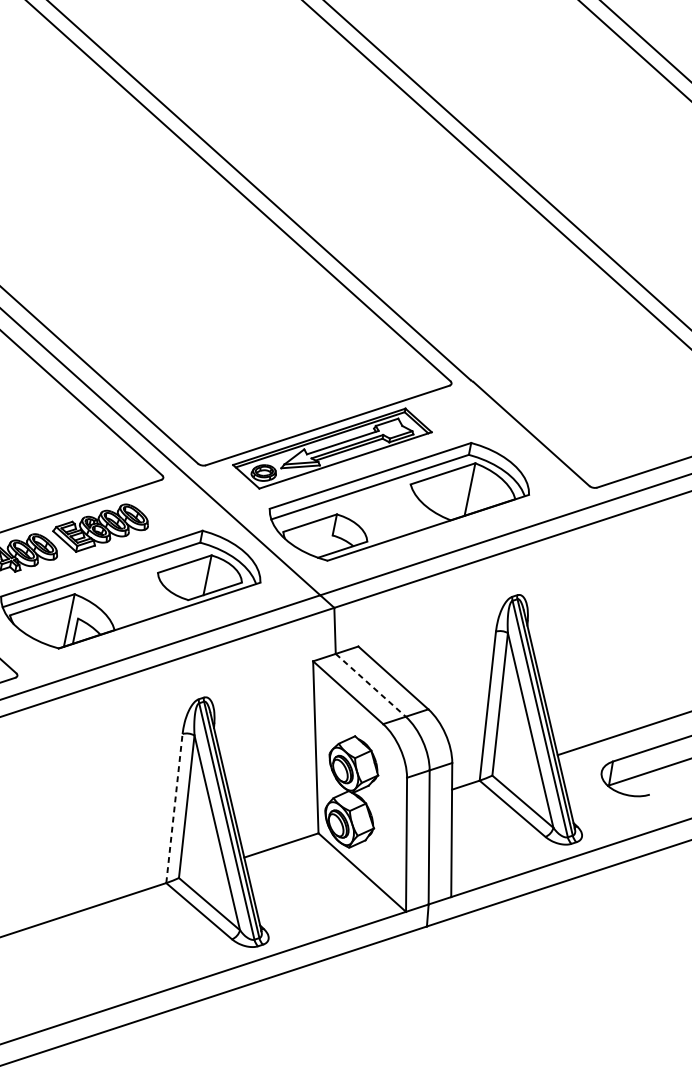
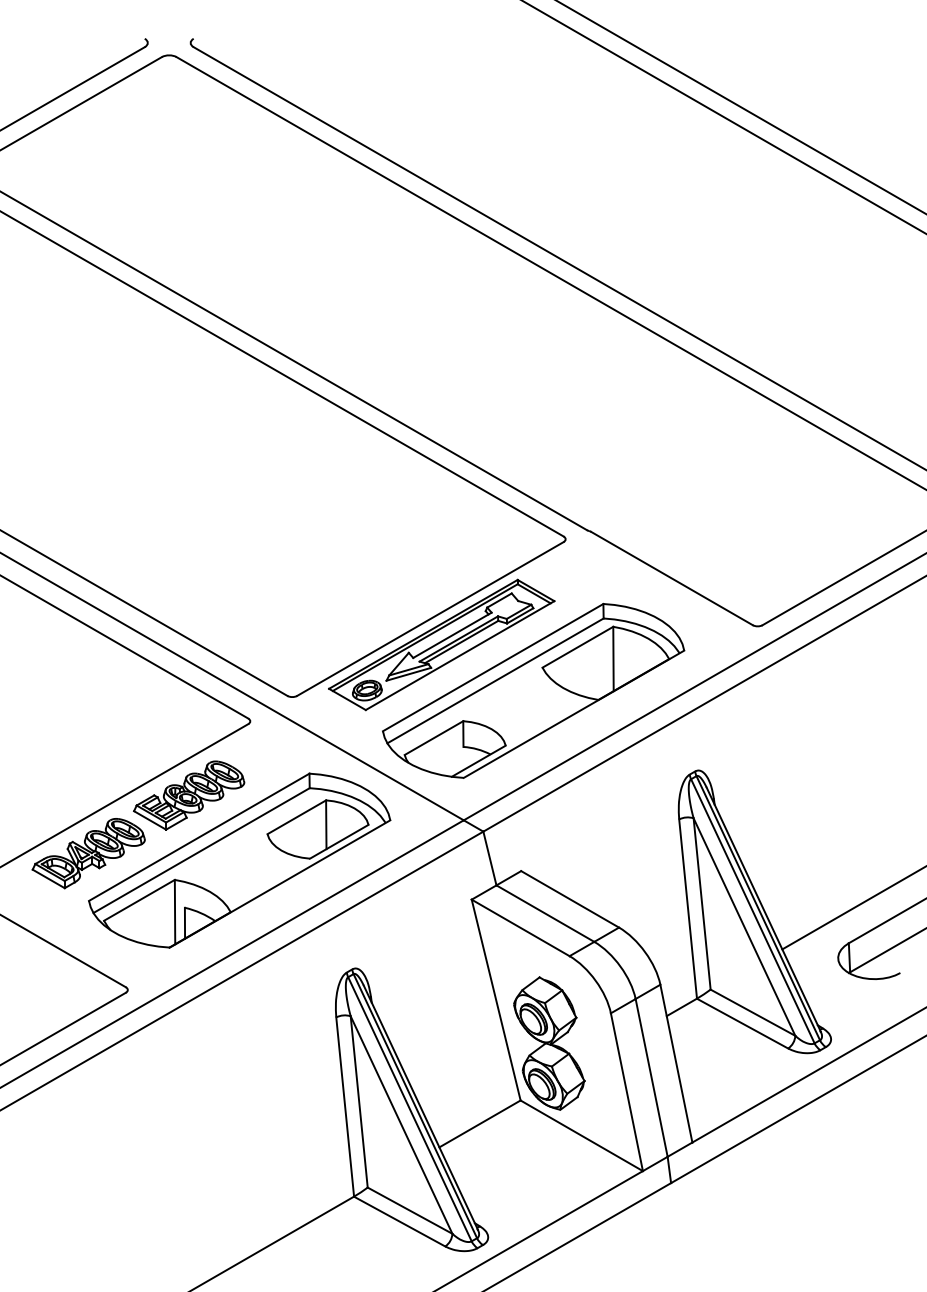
line: (370, 685) -> (545, 913), dashed -> solid
line: (174, 808) -> (345, 1106), dashed -> solid

